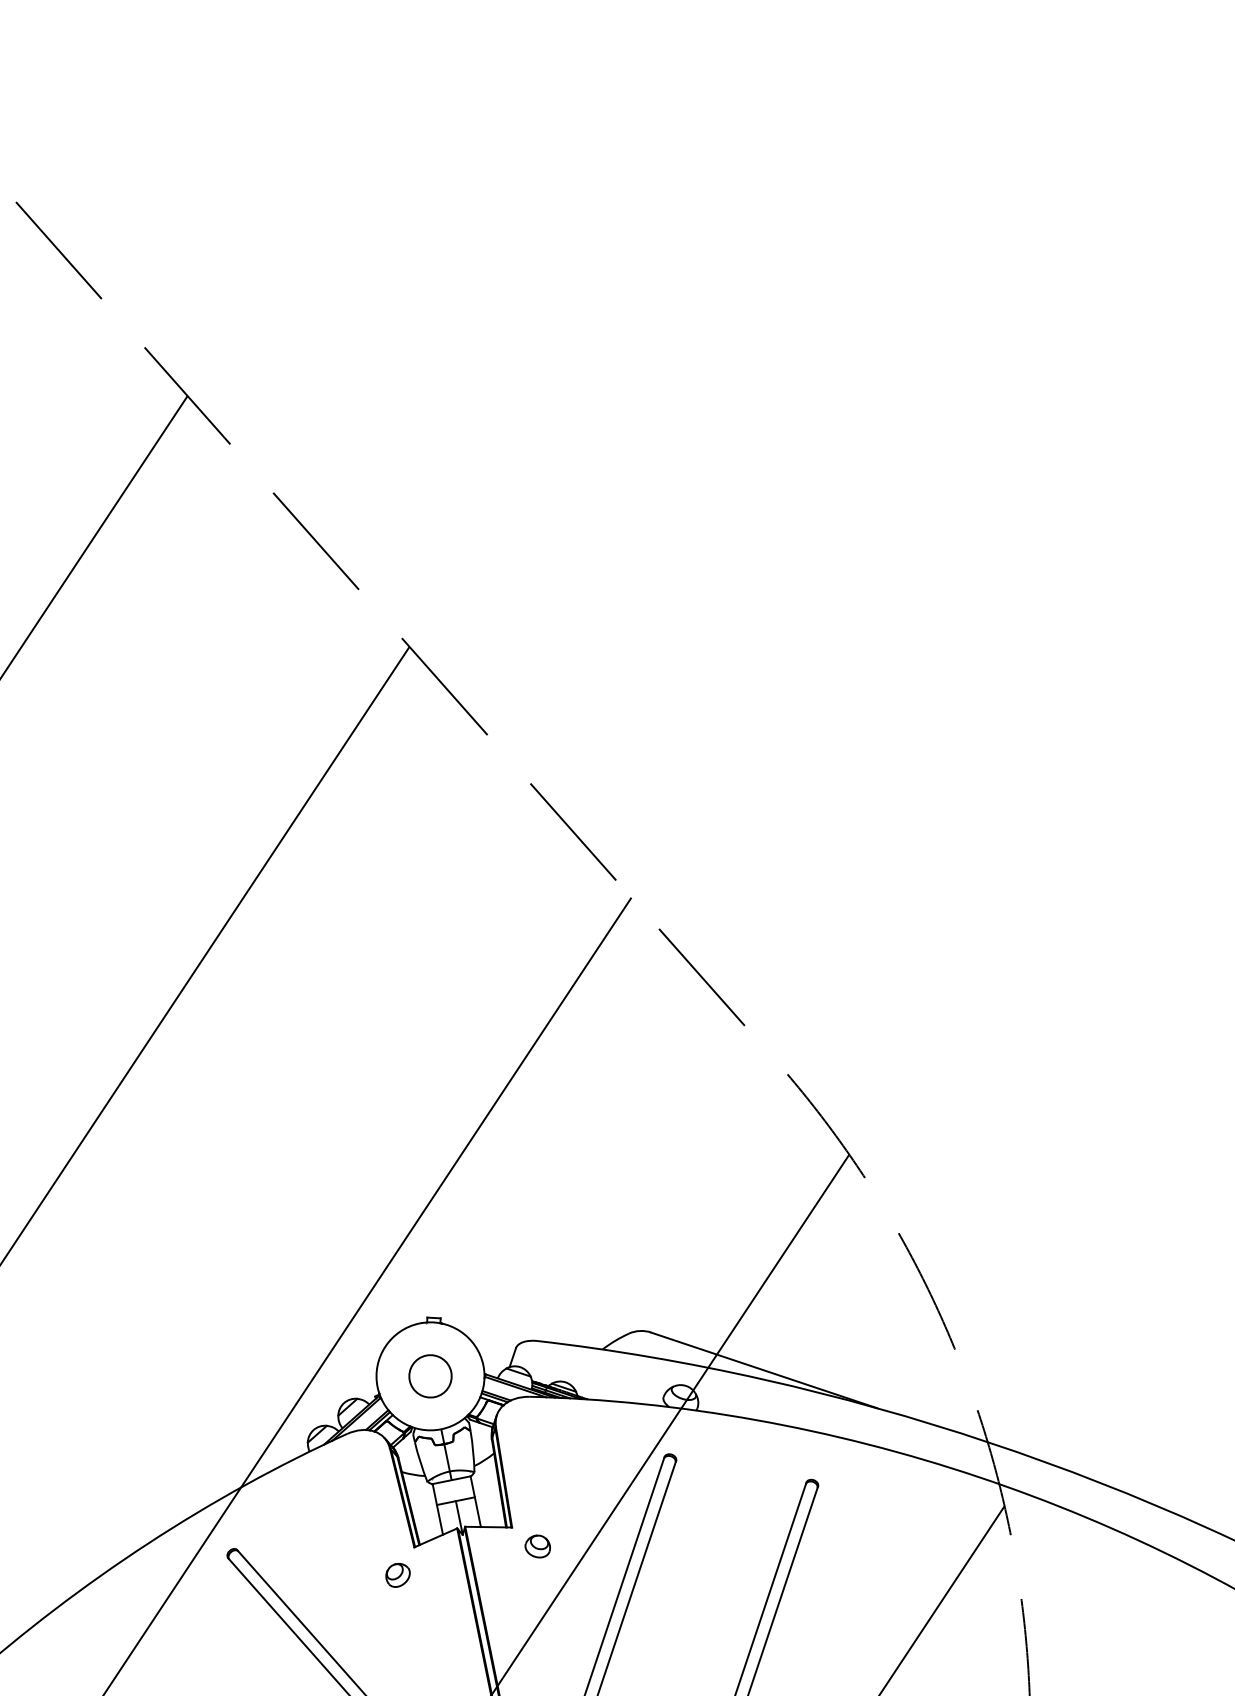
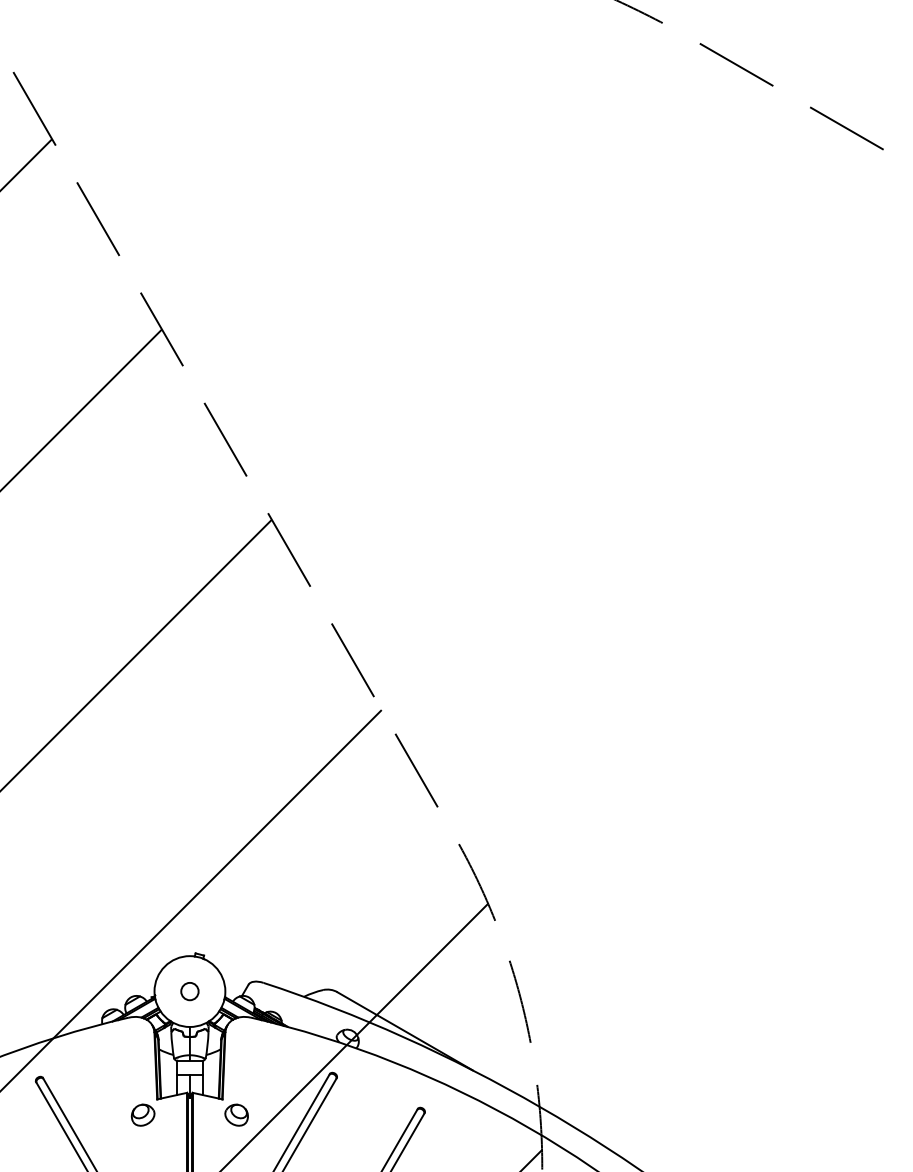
circle: (429, 1376) -> (189, 991), size x0.62
part: (537, 1545) -> (236, 1114), size x1.43
part: (397, 1574) -> (142, 1114), size x1.43

